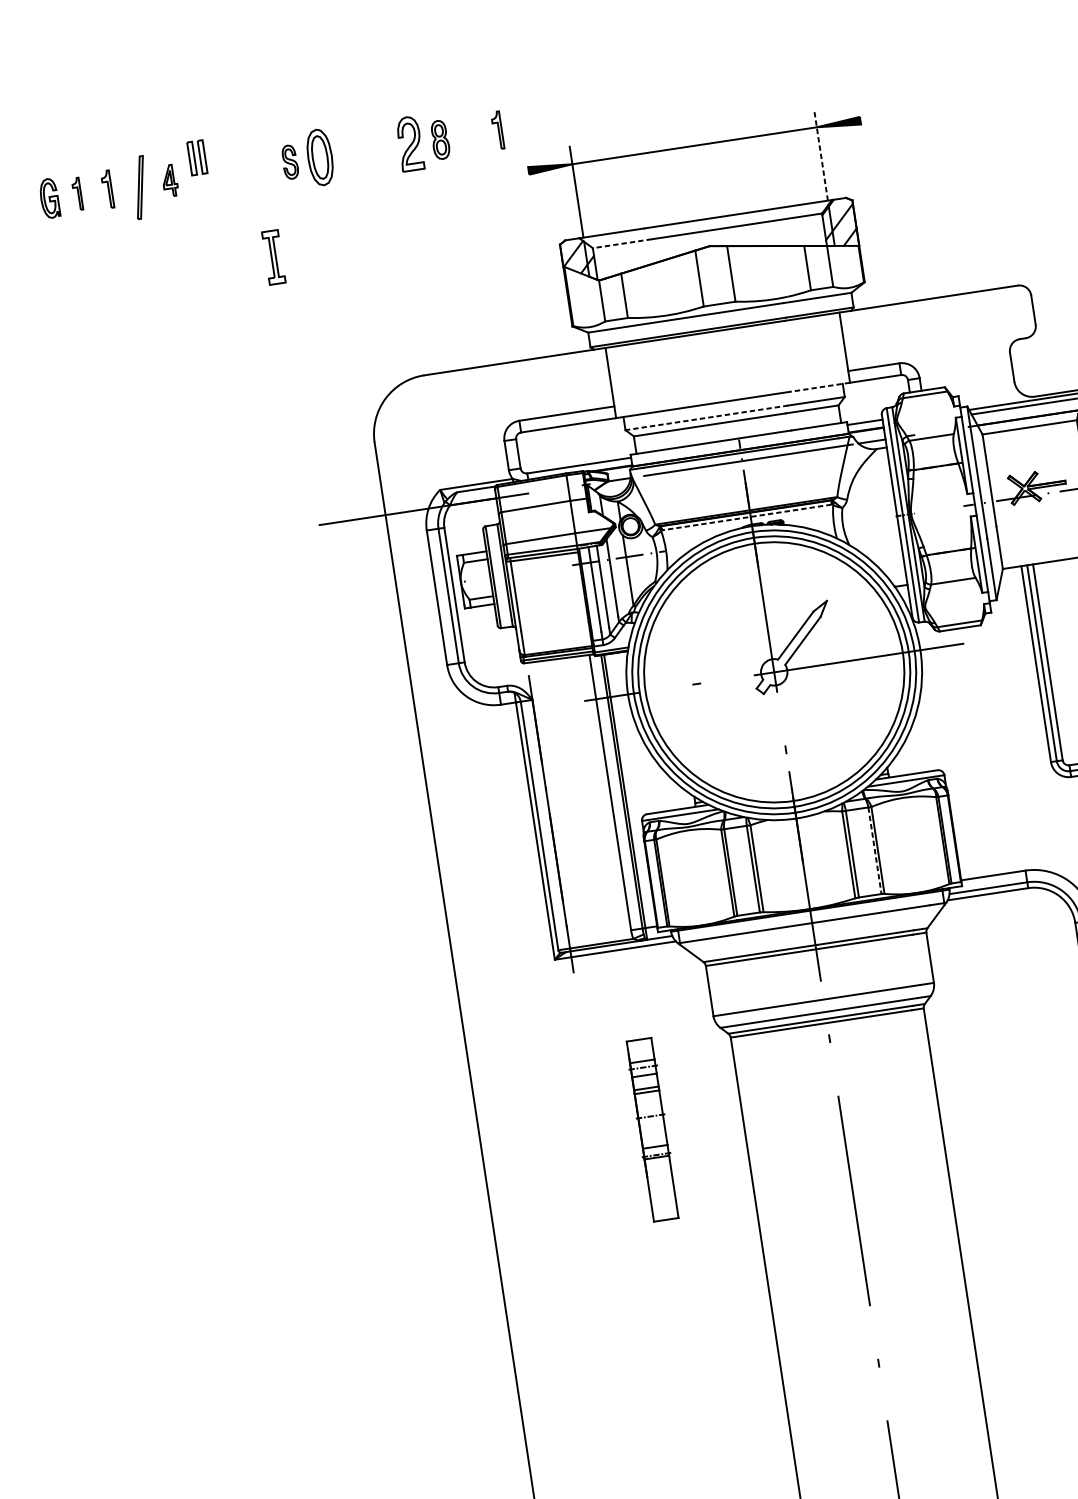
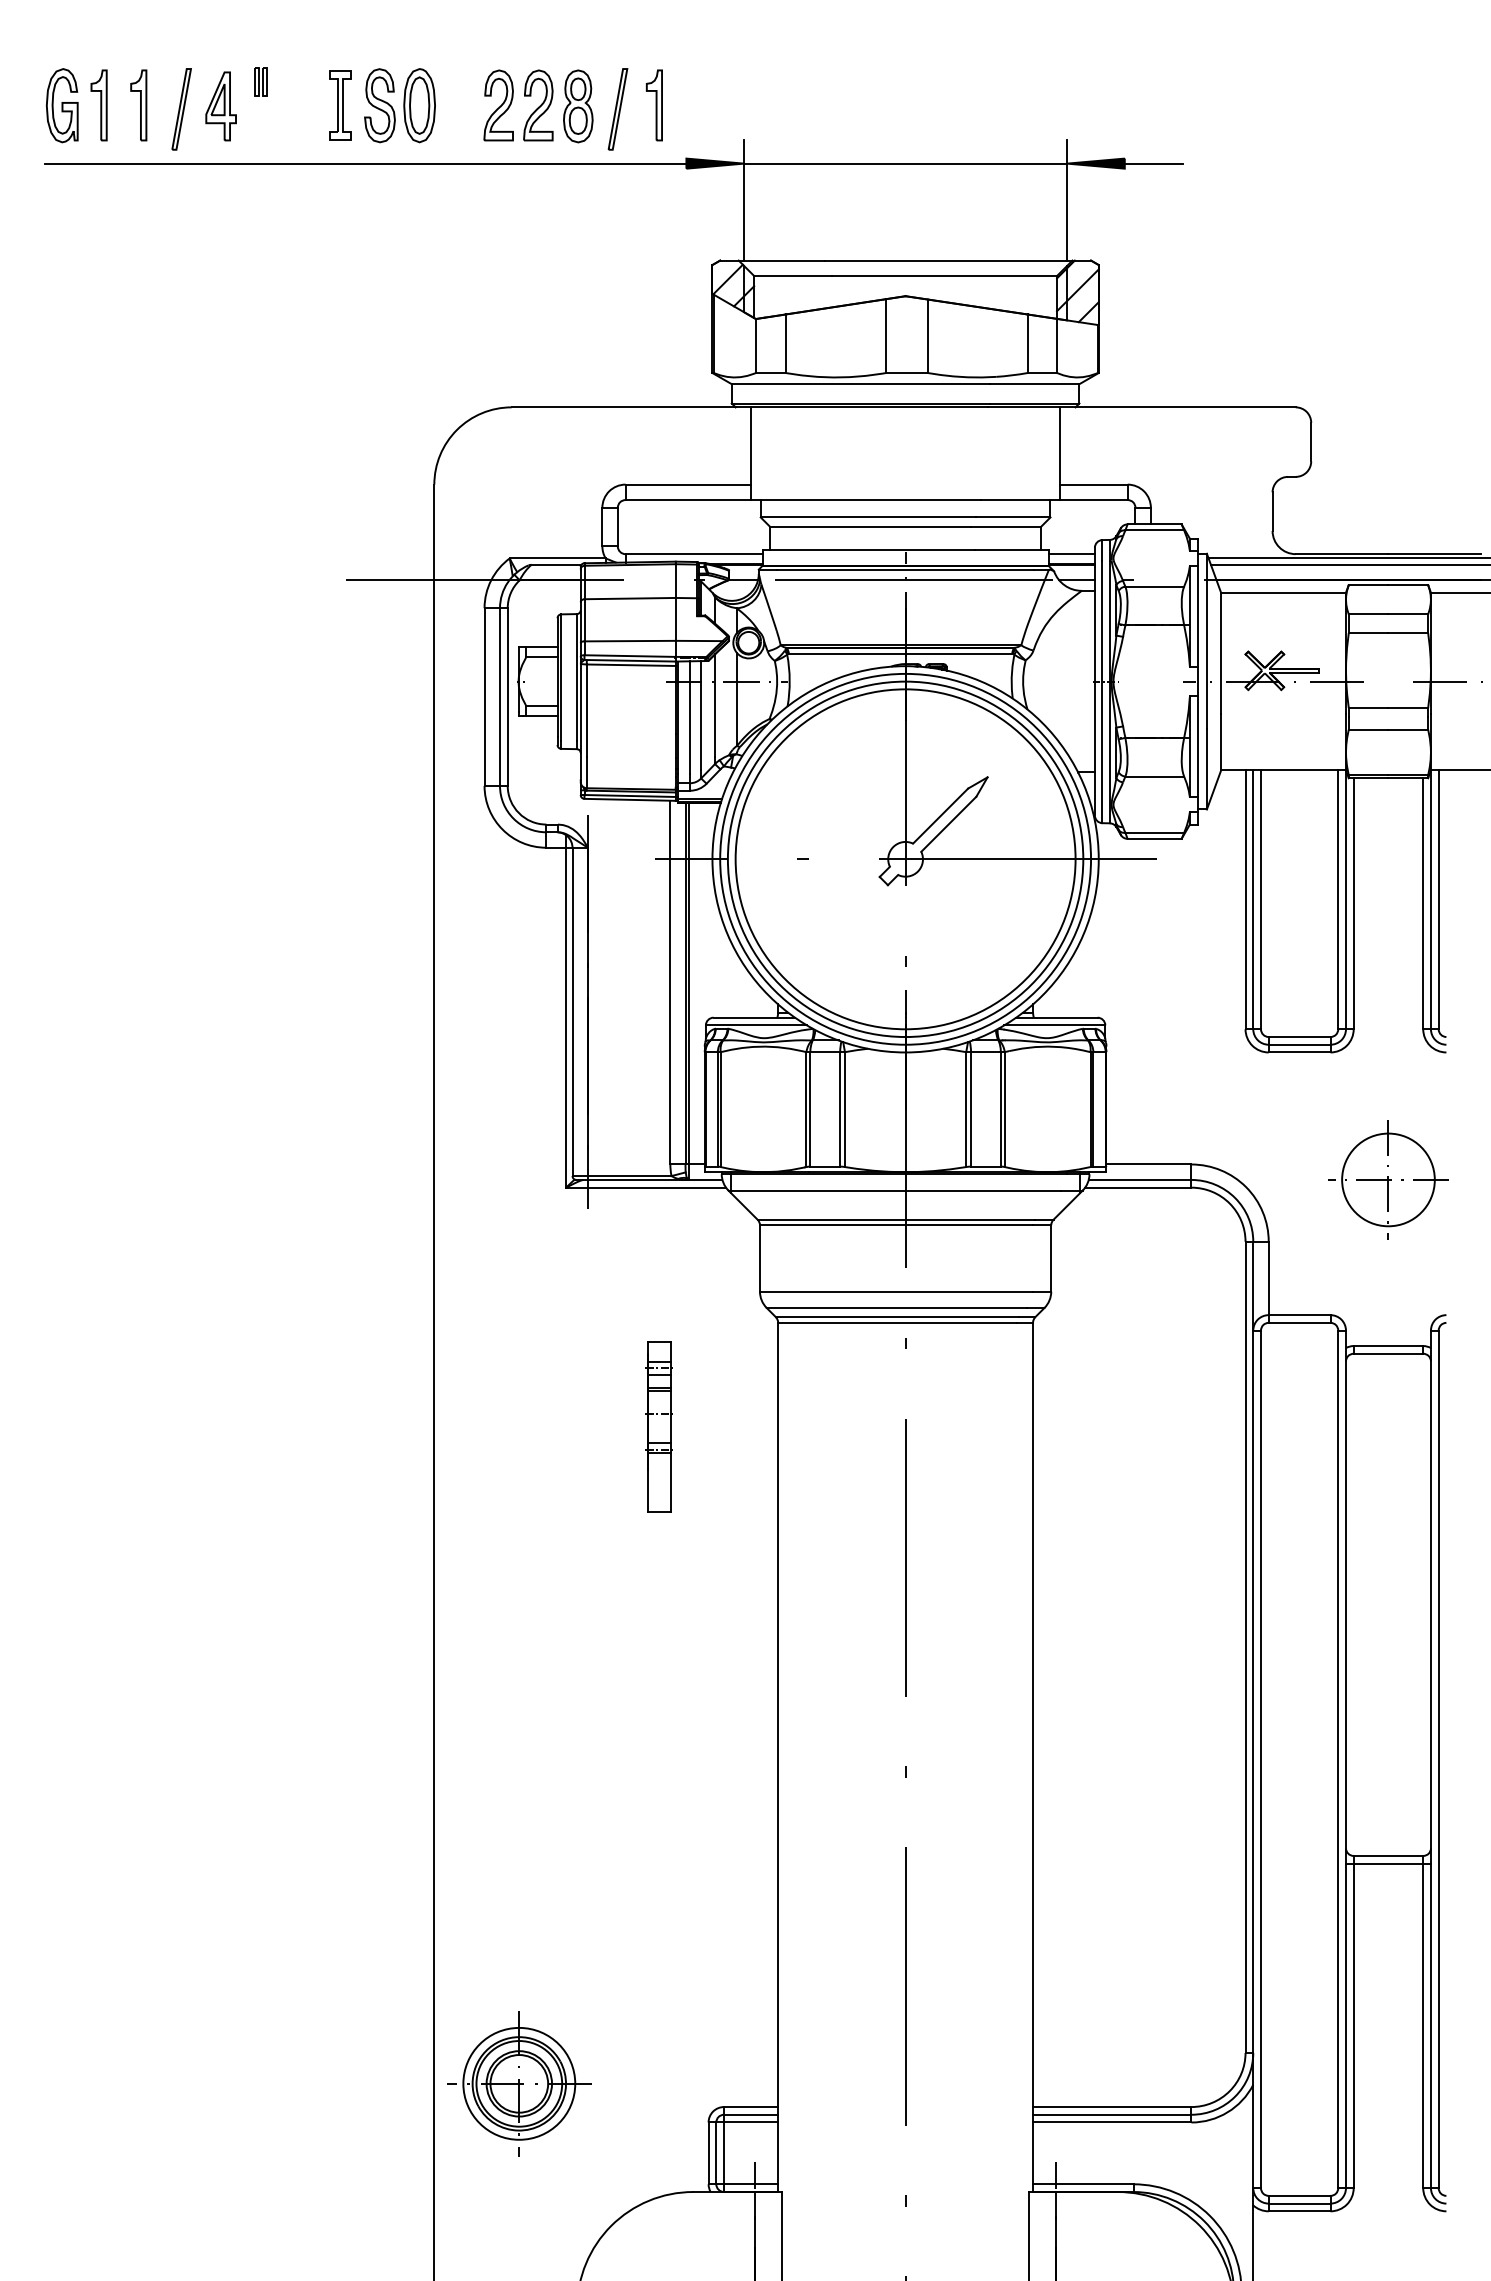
line: (882, 117) -> (1153, 163), added
part: (497, 130) -> (653, 105), size x1.43
part: (470, 137) -> (617, 109), added
part: (440, 139) -> (578, 106), size x1.43
part: (379, 148) -> (498, 105), added
line: (821, 155) -> (1067, 200), dashed -> solid
part: (196, 157) -> (260, 81), size x0.62
part: (289, 162) -> (379, 105), size x1.67
part: (169, 180) -> (220, 106), size x1.67
part: (107, 189) -> (138, 105), size x1.43
part: (77, 194) -> (98, 105), size x1.67
part: (49, 198) -> (61, 105), size x1.43
line: (285, 207) -> (365, 163), added
line: (622, 244) -> (793, 276), dashed -> solid
part: (273, 257) -> (340, 105), moved
line: (820, 387) -> (1020, 500), dashed -> solid
line: (707, 417) -> (868, 517), dashed -> solid
line: (746, 517) -> (900, 653), dashed -> solid
line: (874, 850) -> (1000, 1109), dashed -> solid
part: (652, 1129) -> (658, 1426), size x0.71

